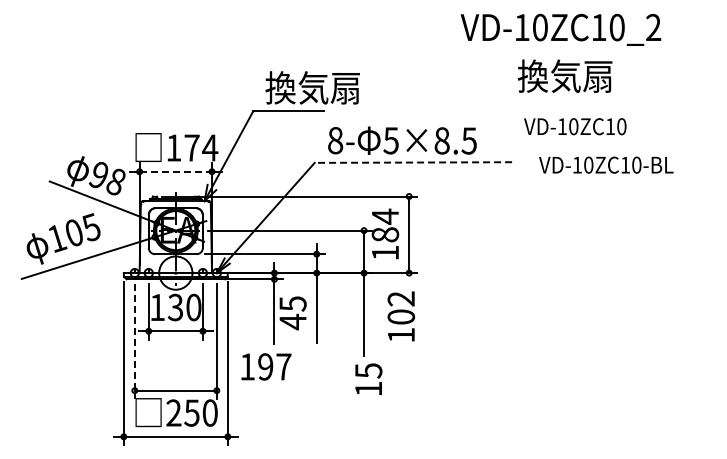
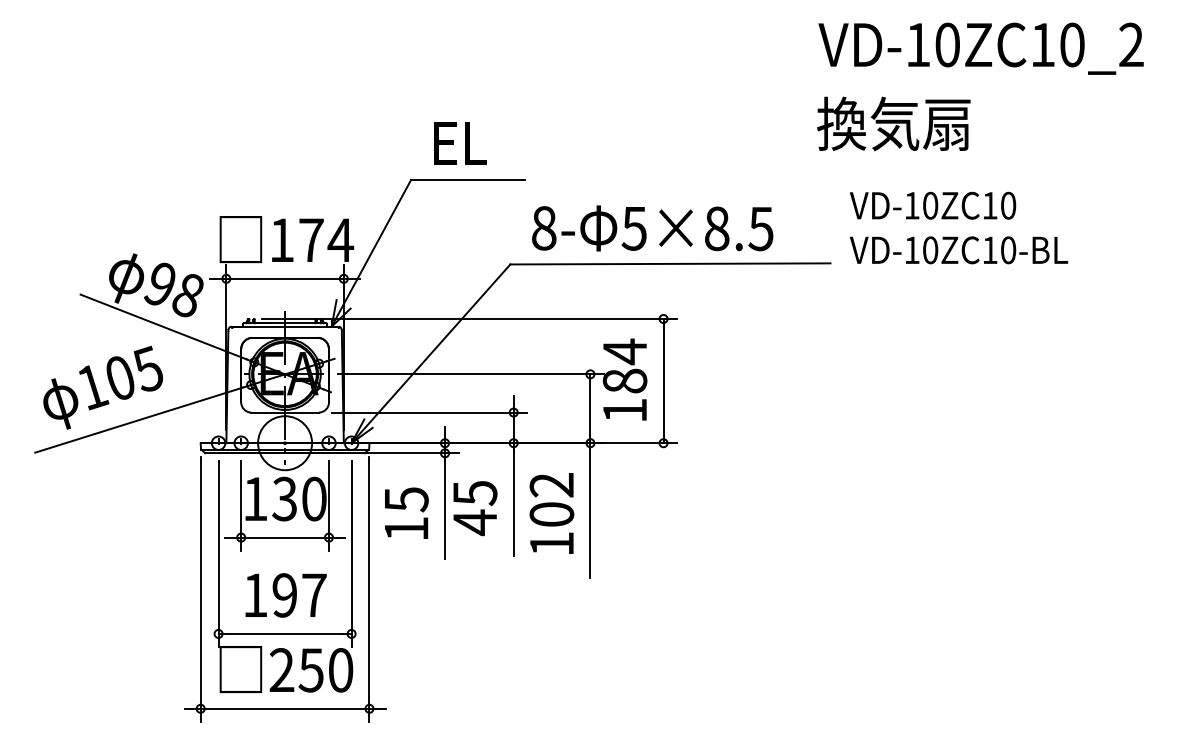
text: (560, 29) -> (980, 48), moved
text: (564, 75) -> (892, 122), moved
text: (312, 87) -> (506, 142), 換気扇 -> EL
line: (413, 162) -> (670, 263), dashed -> solid
text: (606, 164) -> (959, 249), moved
line: (176, 171) -> (286, 278), dashed -> solid
text: (401, 316) -> (552, 513), moved
line: (134, 342) -> (218, 555), dashed -> solid
text: (266, 366) -> (286, 594), moved
text: (368, 378) -> (406, 512), moved

